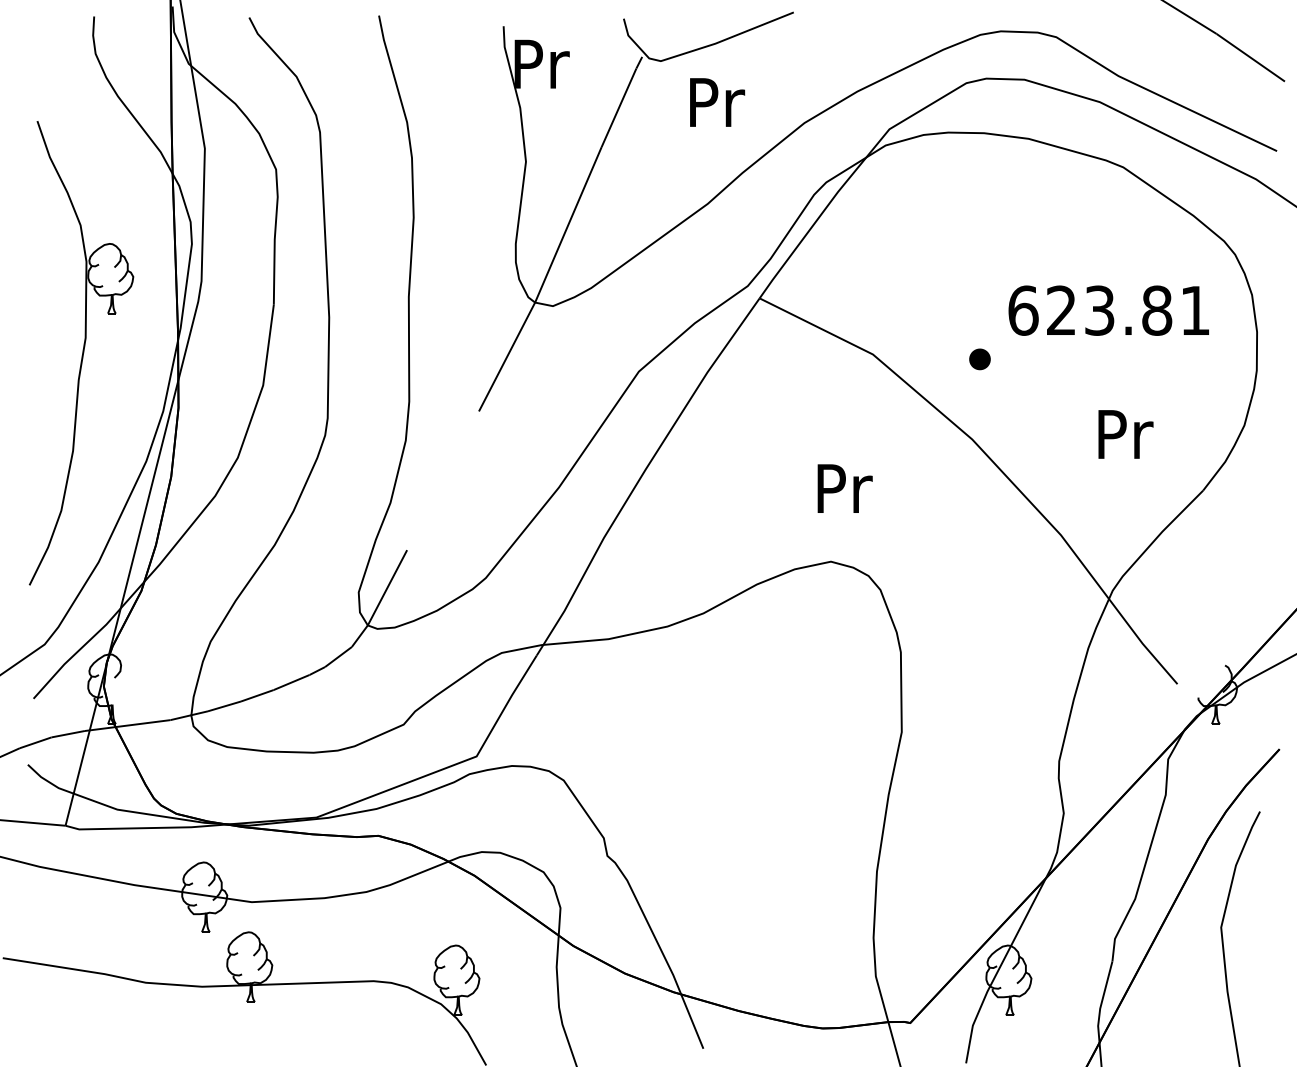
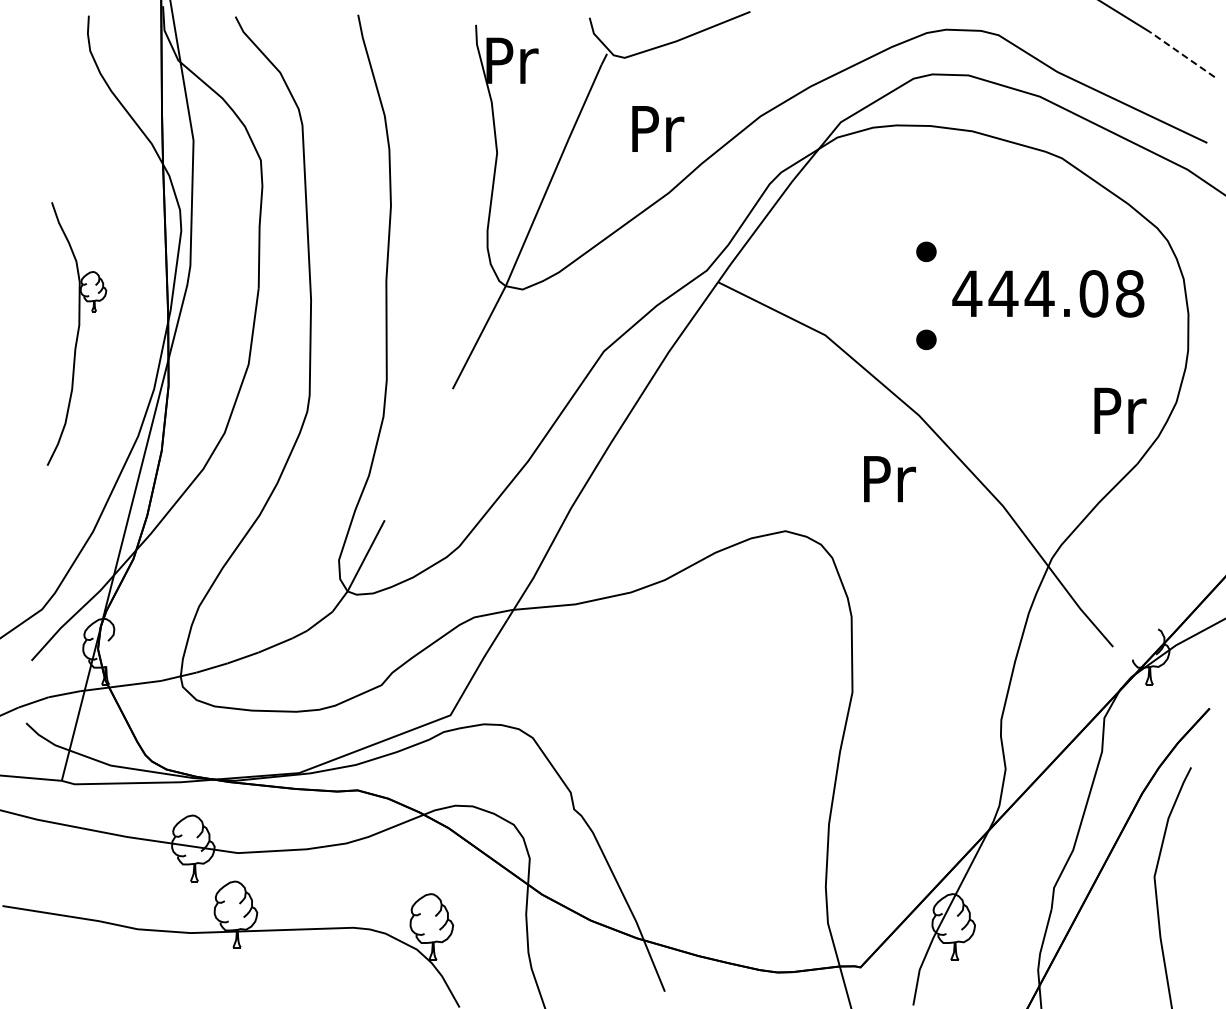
line: (1250, 57) -> (1182, 54), solid -> dashed
text: (717, 101) -> (658, 128), moved
part: (980, 265) -> (926, 251), added
text: (1109, 310) -> (1048, 293), 623.81 -> 444.08
part: (81, 352) -> (76, 333), size x0.6
text: (1126, 434) -> (1120, 410), moved
text: (844, 489) -> (889, 479), moved

